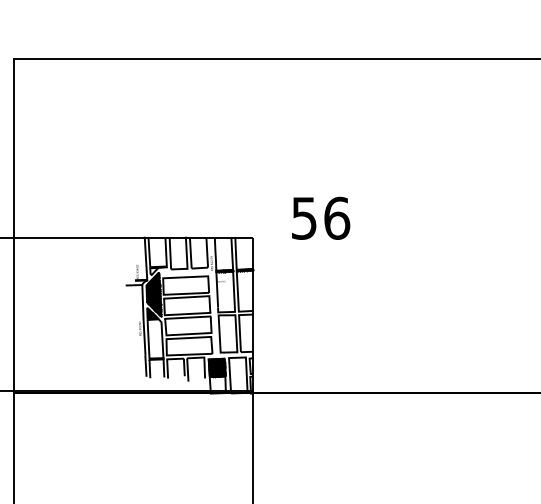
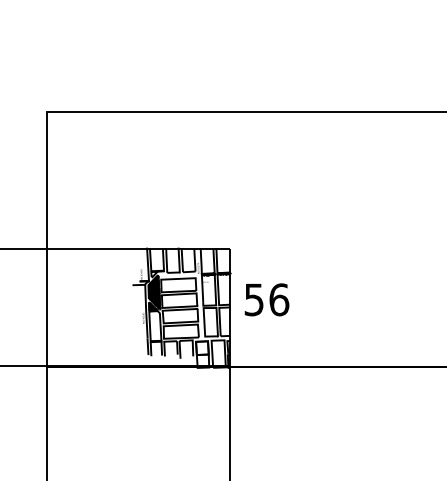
text: (320, 217) -> (266, 299), moved
hatch: (217, 366) -> (202, 347), removed

